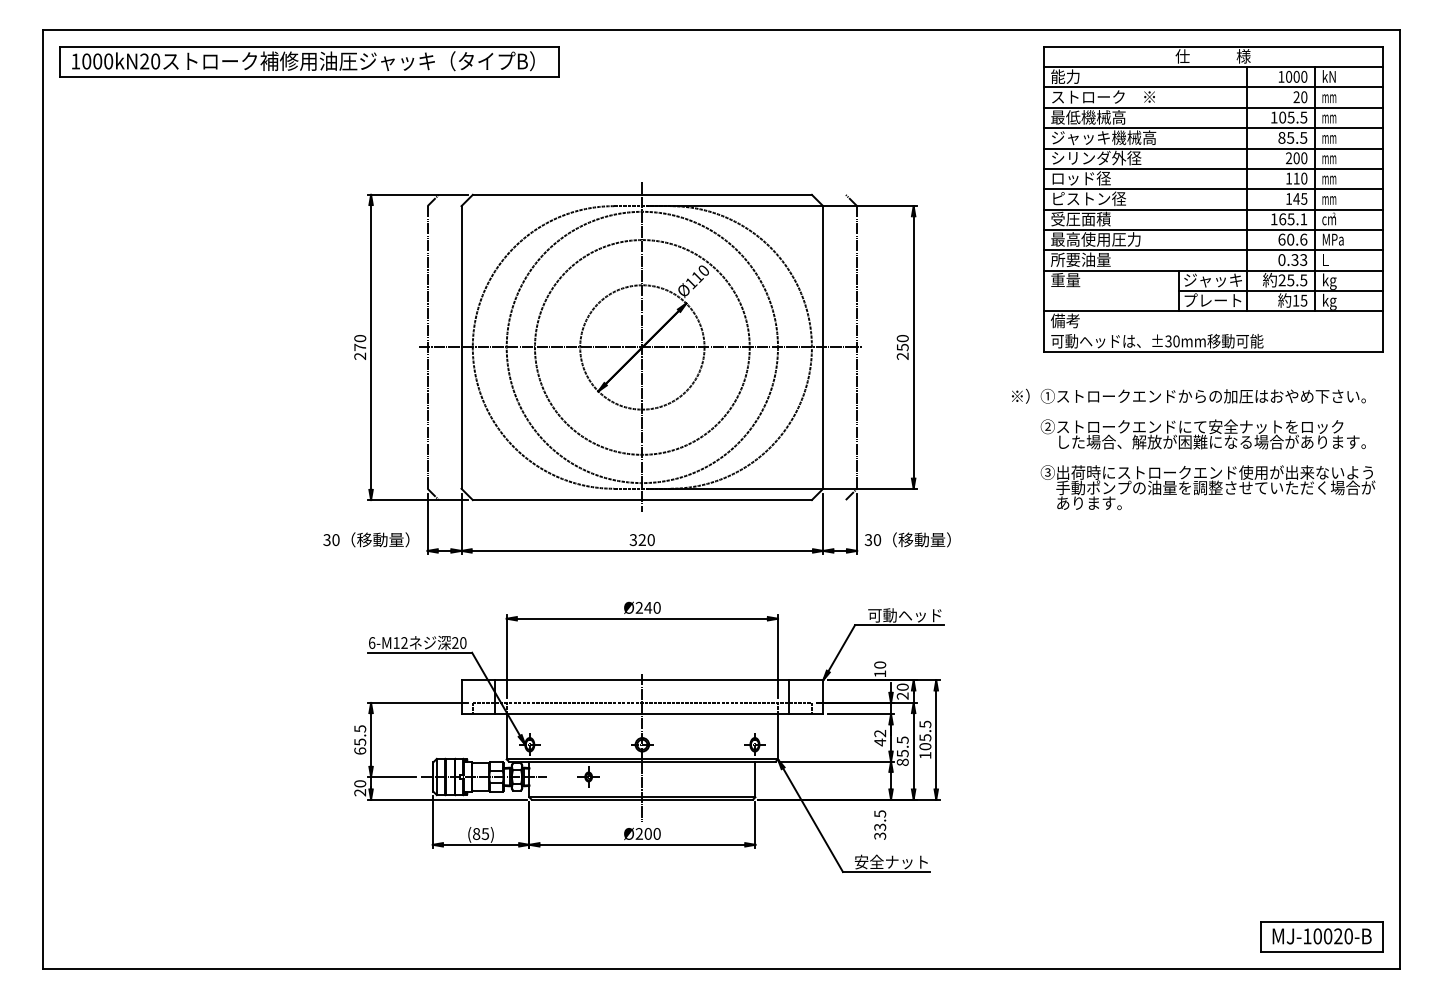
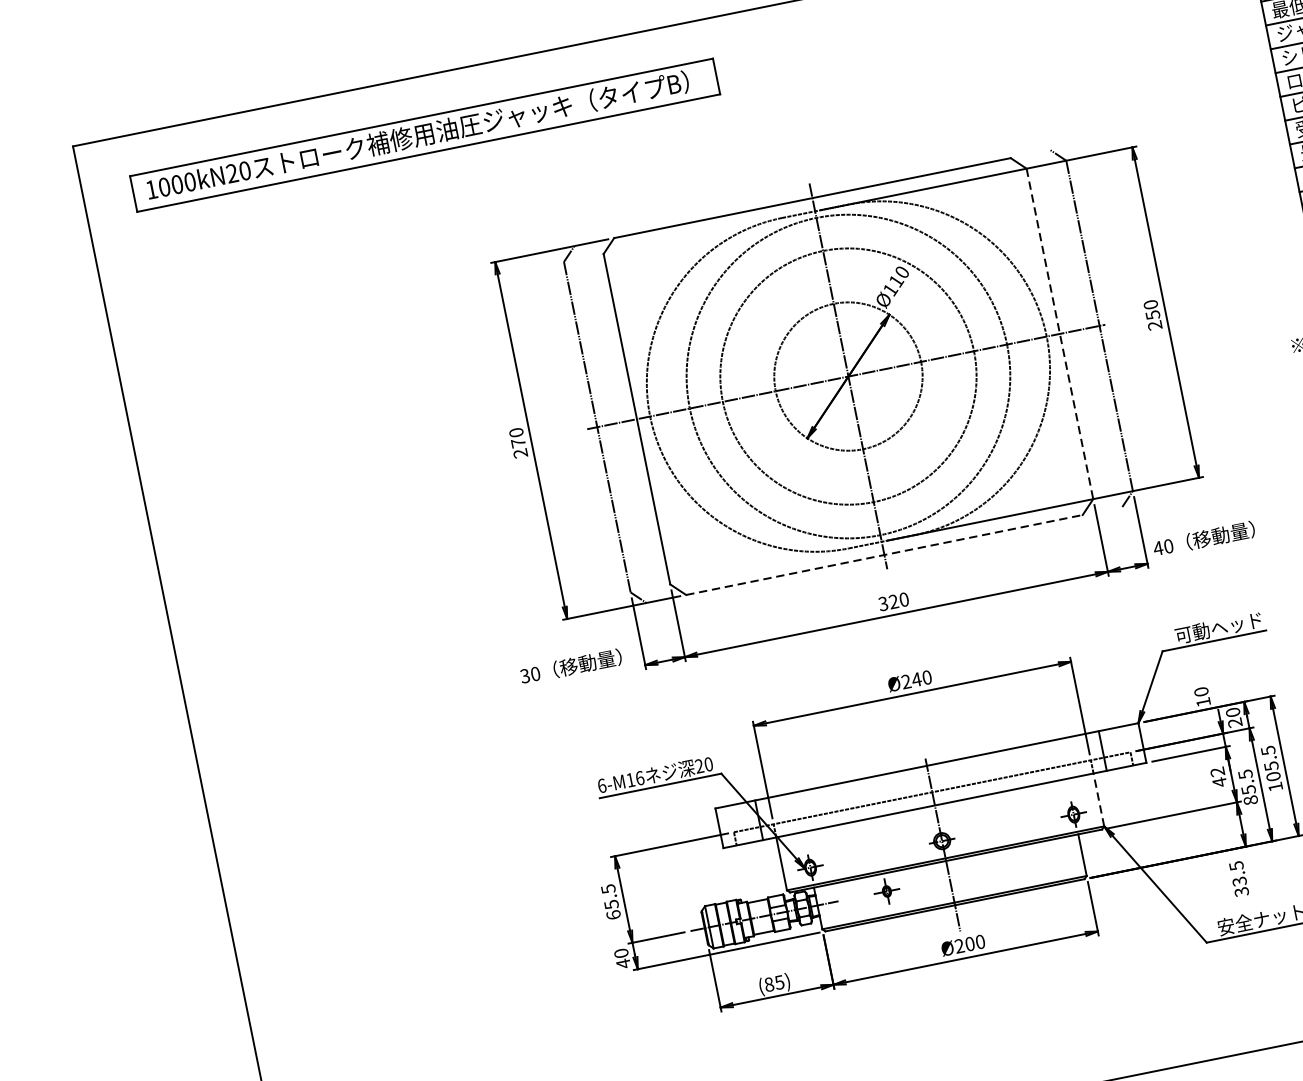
part: (309, 61) -> (425, 134), moved
line: (823, 347) -> (1060, 333), solid -> dashed
line: (642, 500) -> (884, 555), solid -> dashed
text: (868, 540) -> (1158, 548), 30 -> 40
text: (404, 642) -> (639, 777), 6-M12 -> 6-M16
line: (778, 736) -> (1099, 799), solid -> dashed
text: (360, 792) -> (623, 963), 20 -> 40

